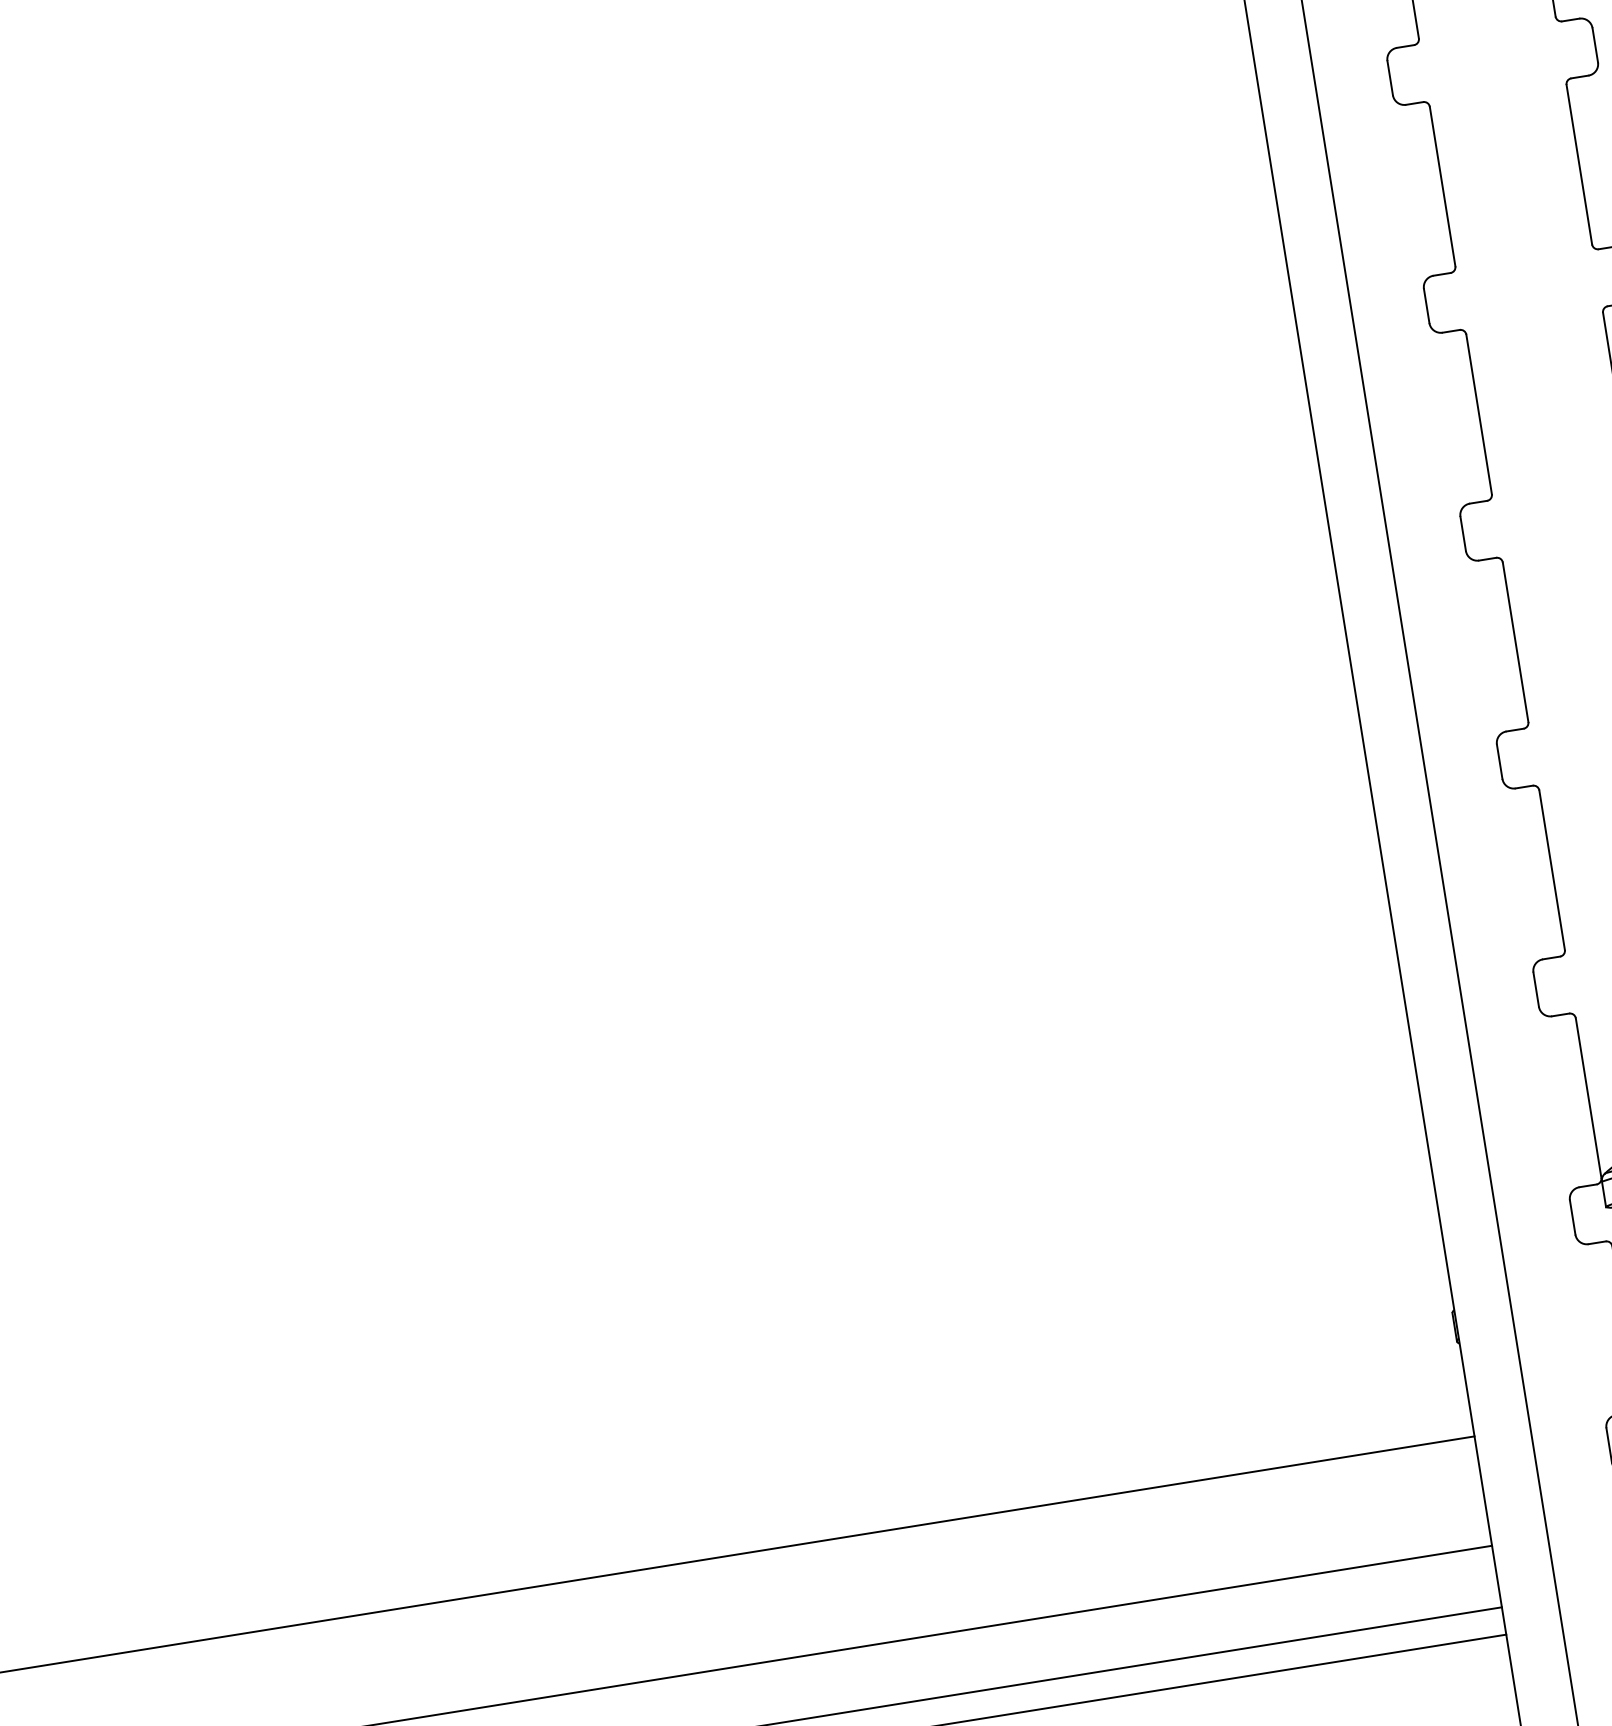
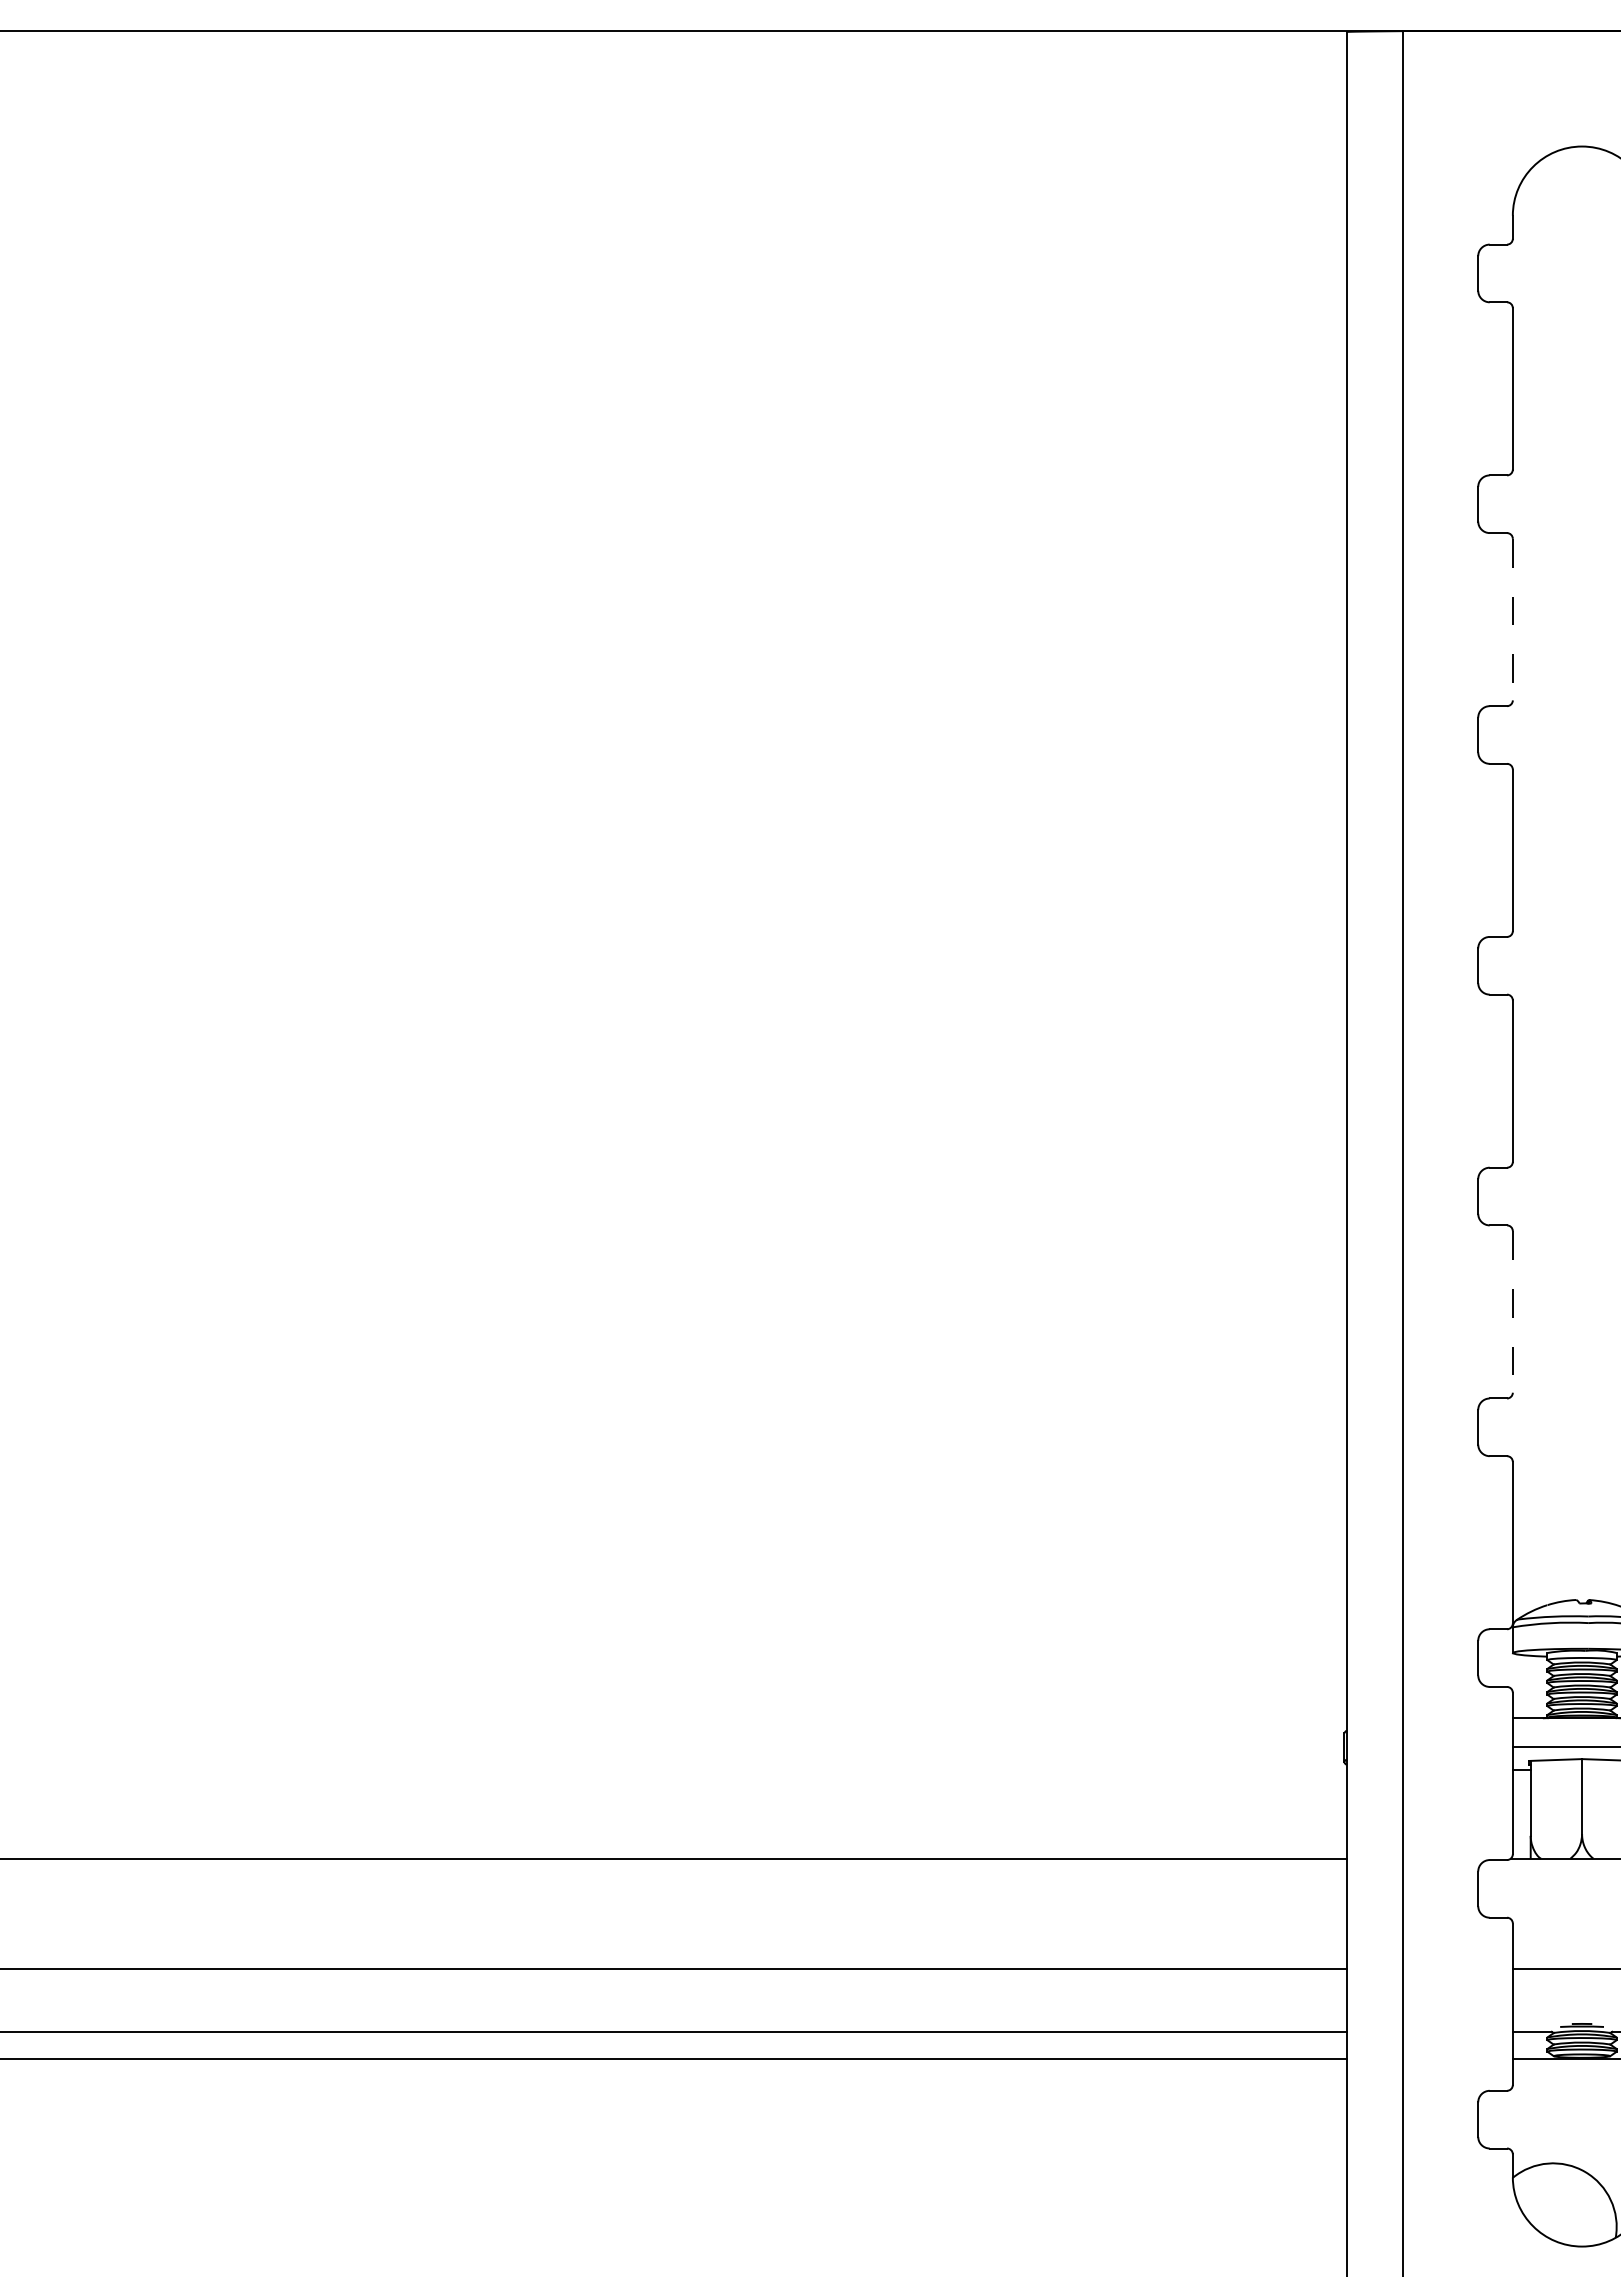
line: (1442, 186) -> (1512, 619), solid -> dashed
line: (1551, 869) -> (1512, 1311), solid -> dashed

